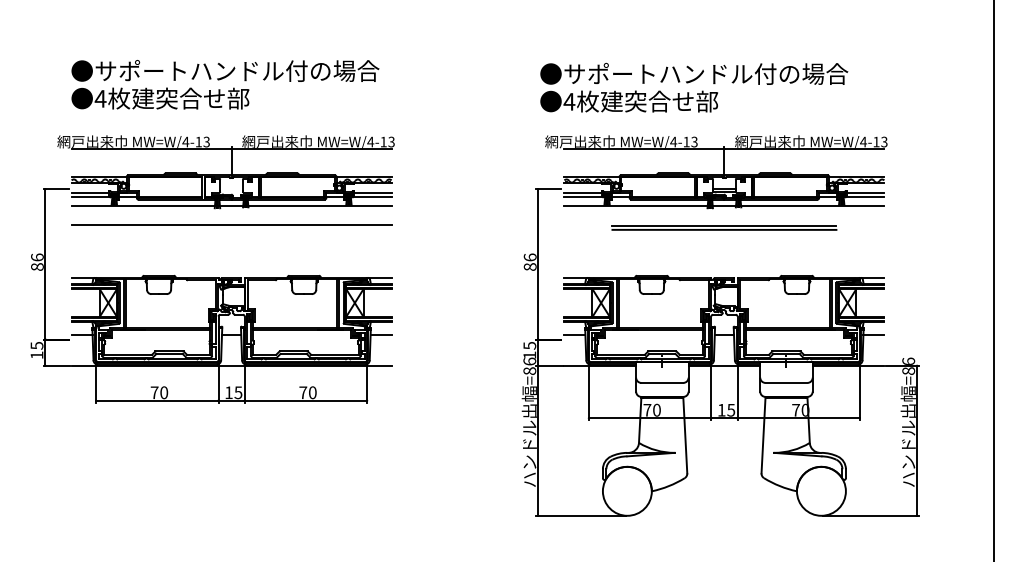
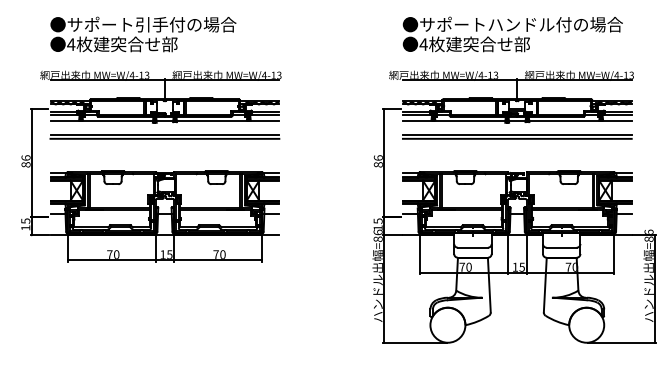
text: (285, 70) -> (203, 24), ●サポートハンドル付の場合 -> ●サポート引手付の場合
text: (694, 87) -> (513, 34), moved
part: (724, 227) -> (517, 136), size x1.43
line: (231, 230) -> (164, 138), added

